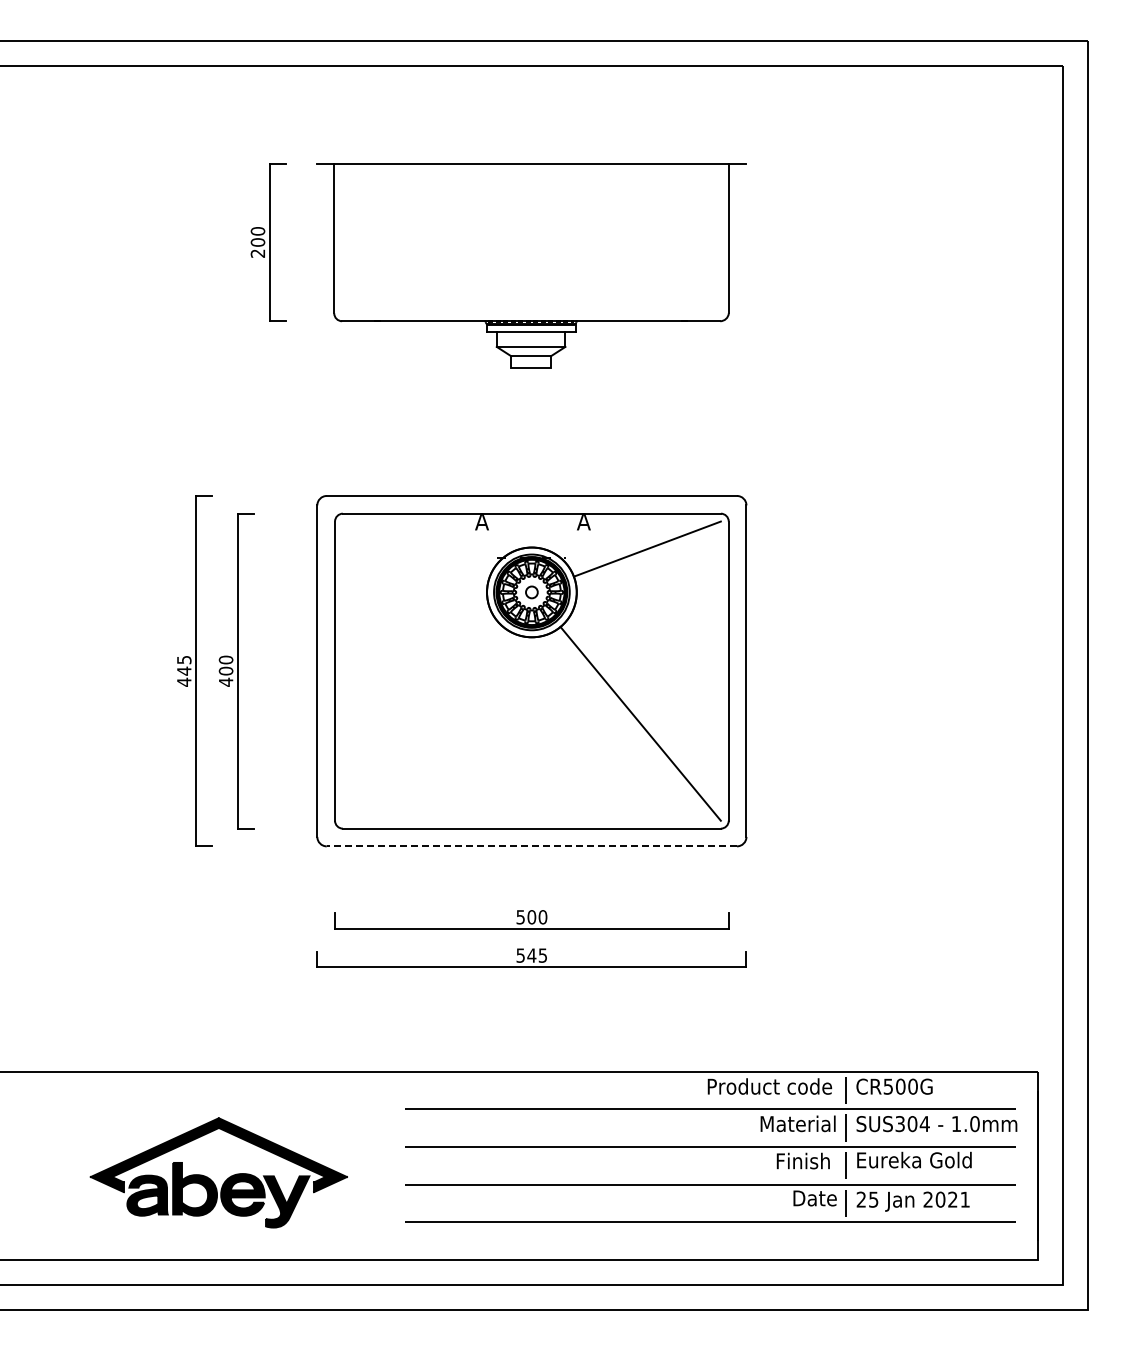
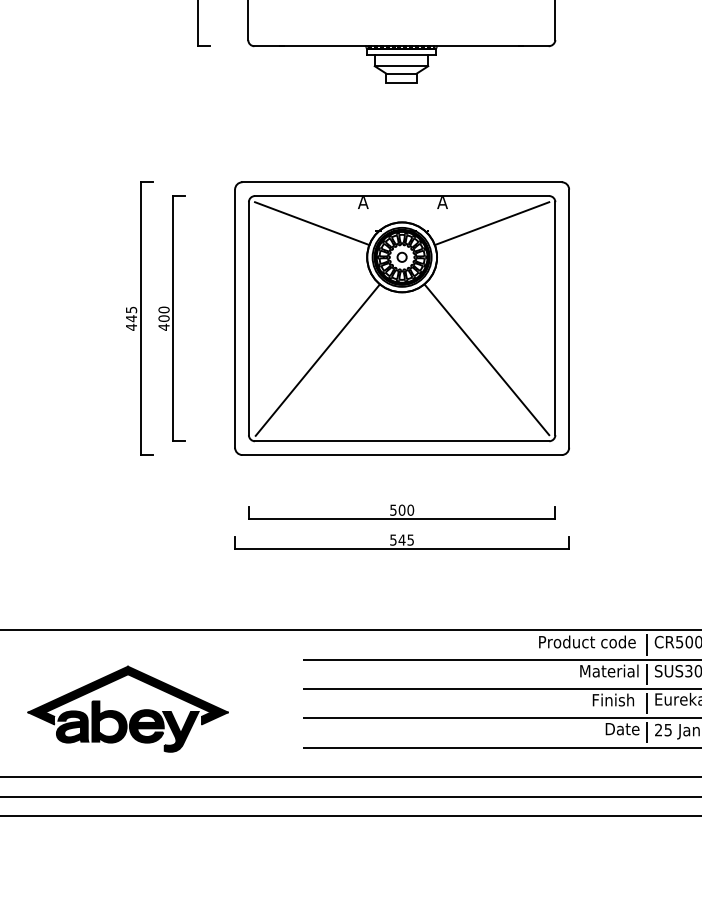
line: (415, 548) -> (311, 223), added
line: (423, 724) -> (317, 360), added
line: (531, 846) -> (401, 455), dashed -> solid
part: (211, 1179) -> (122, 714), moved

